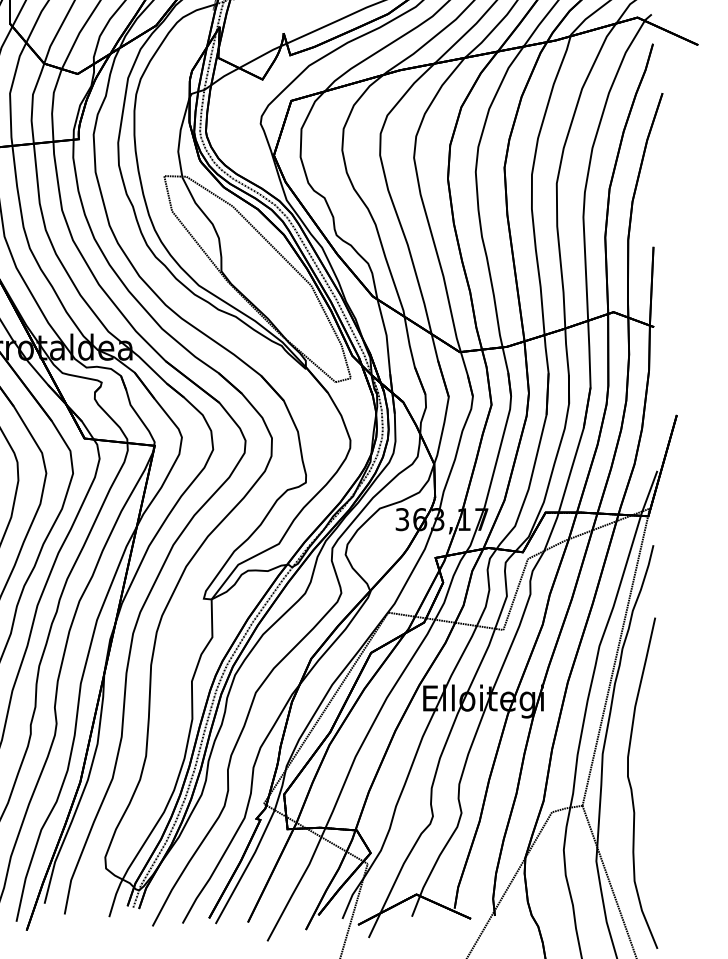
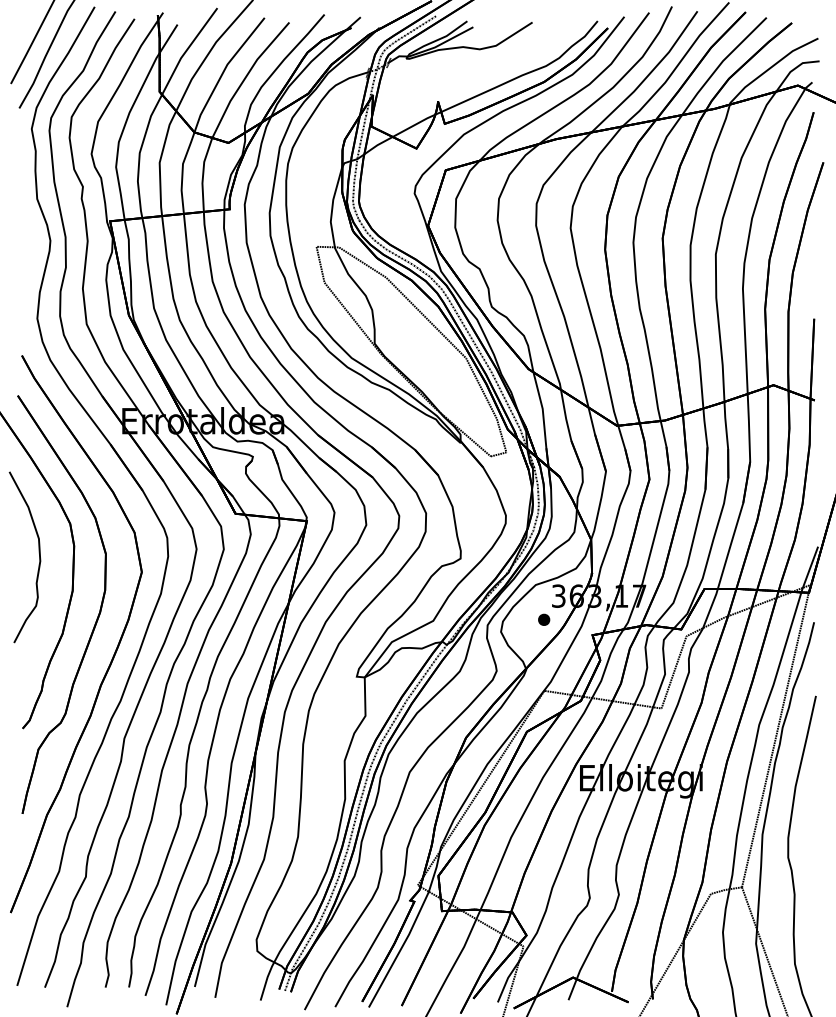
part: (388, 542) -> (544, 619), added

